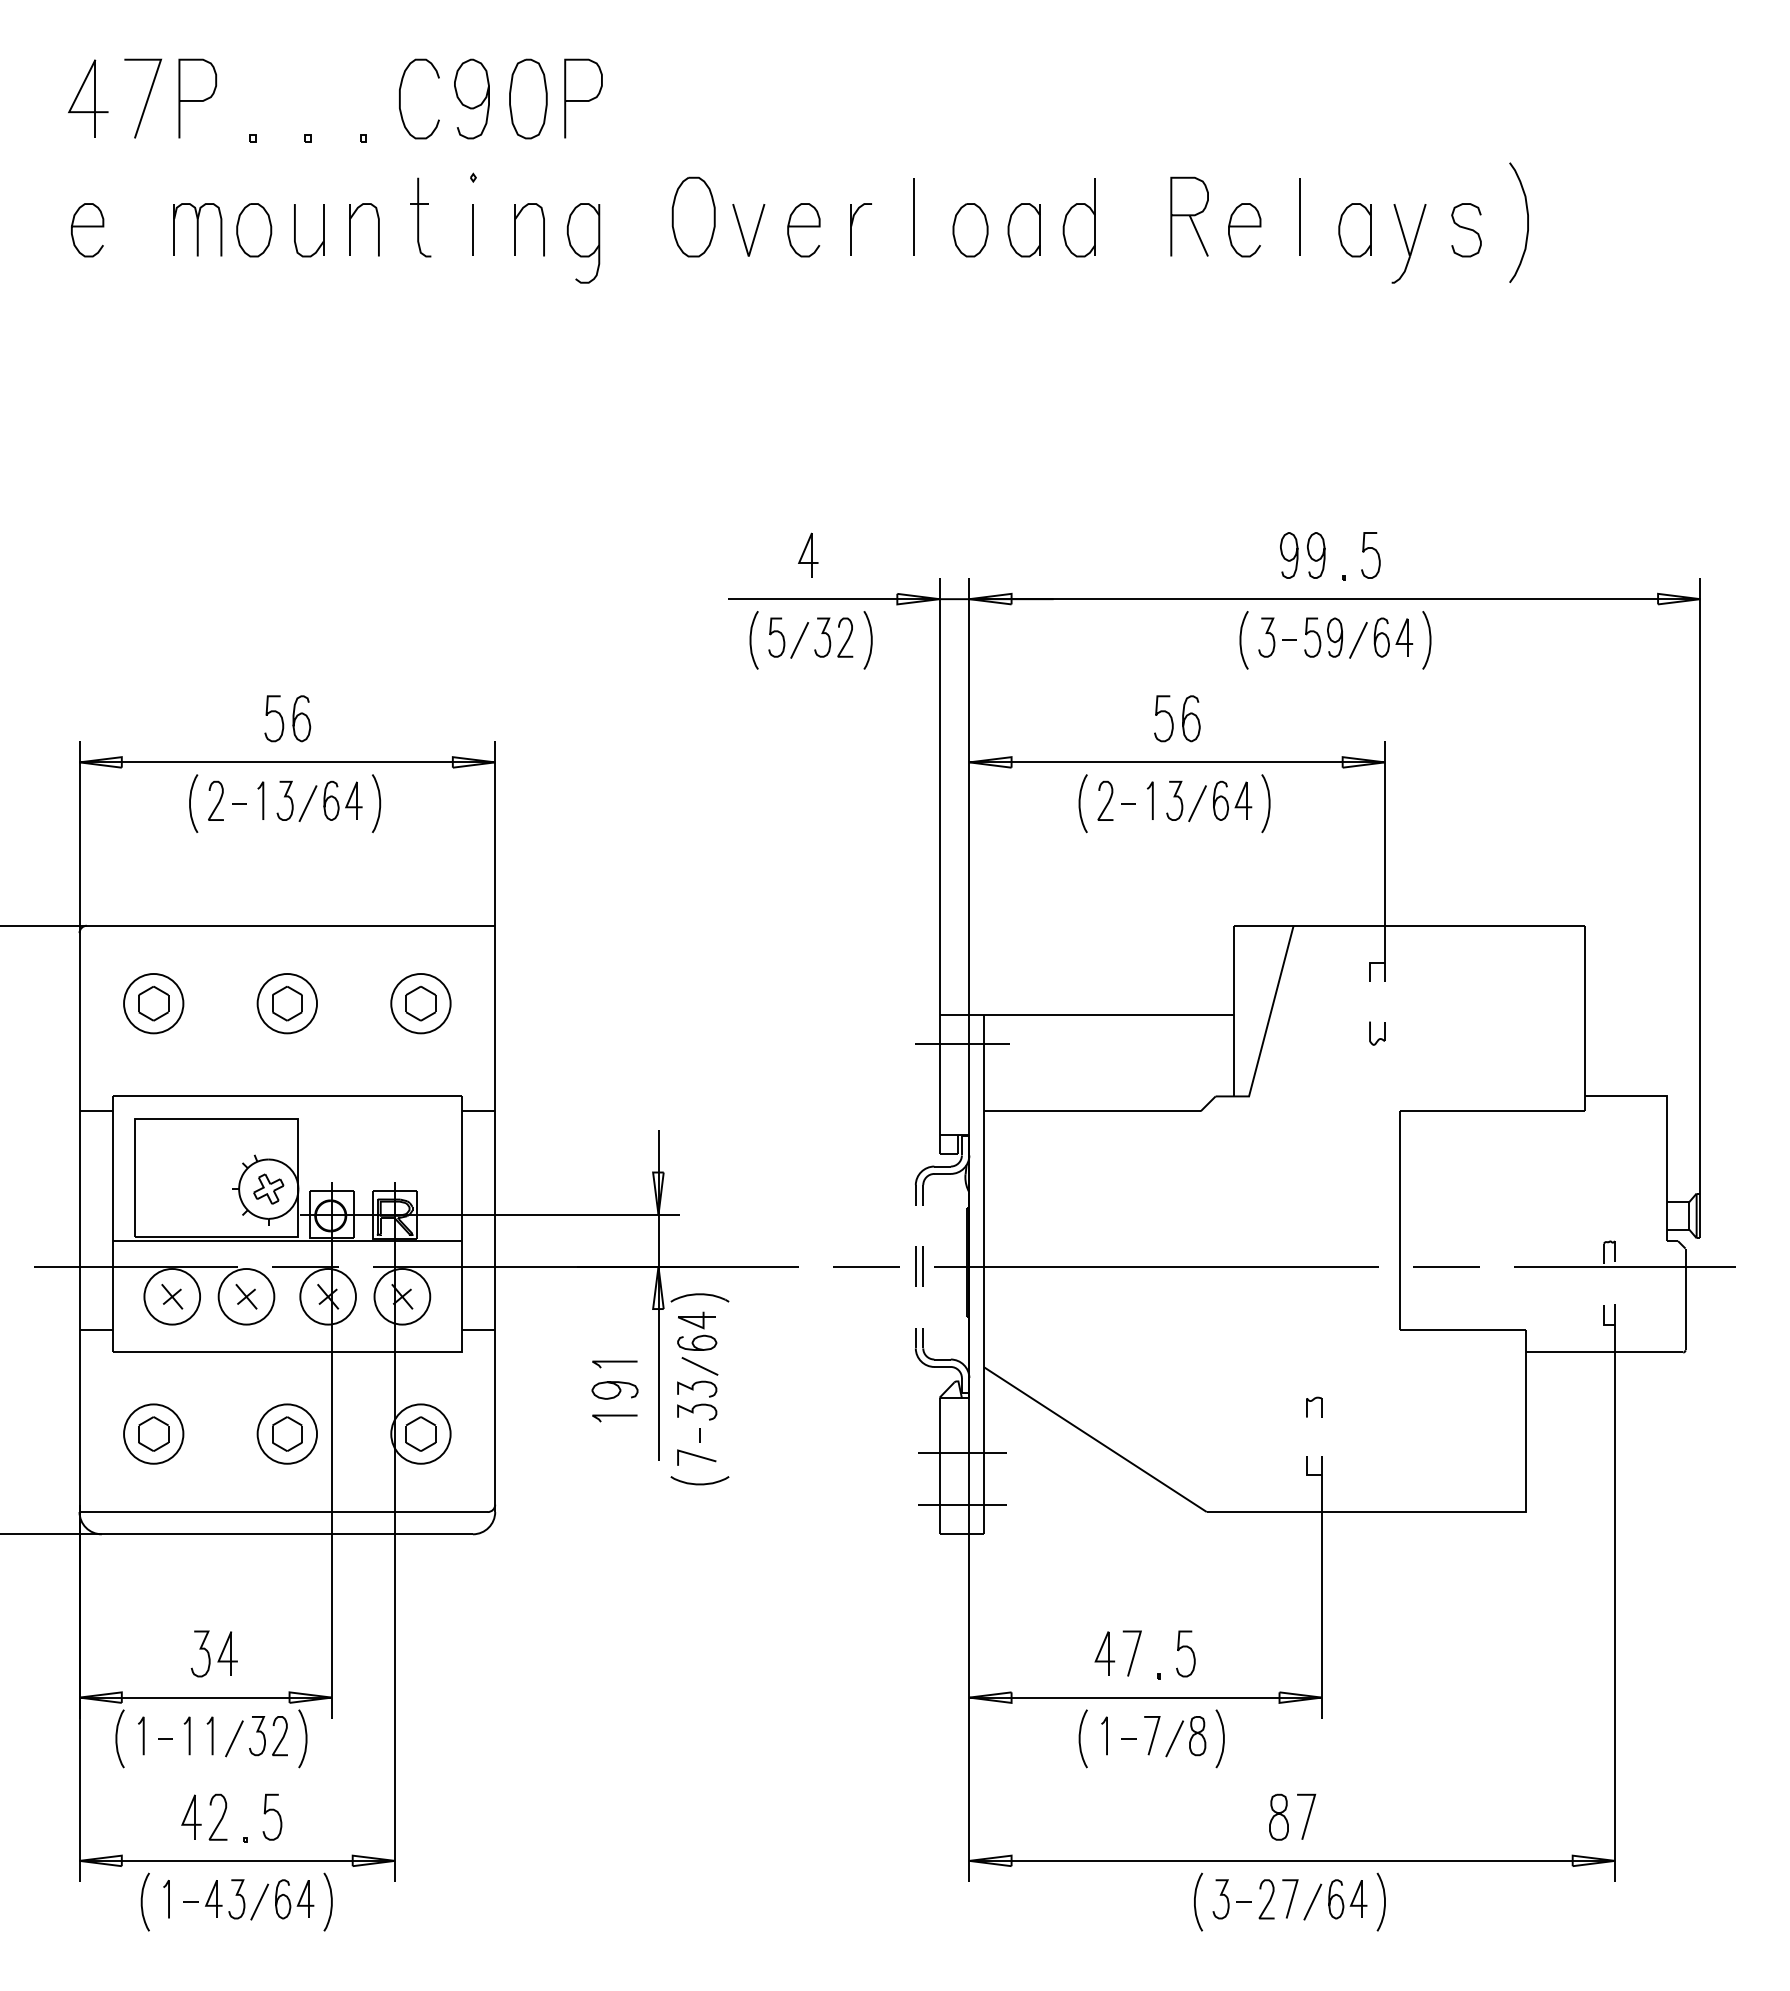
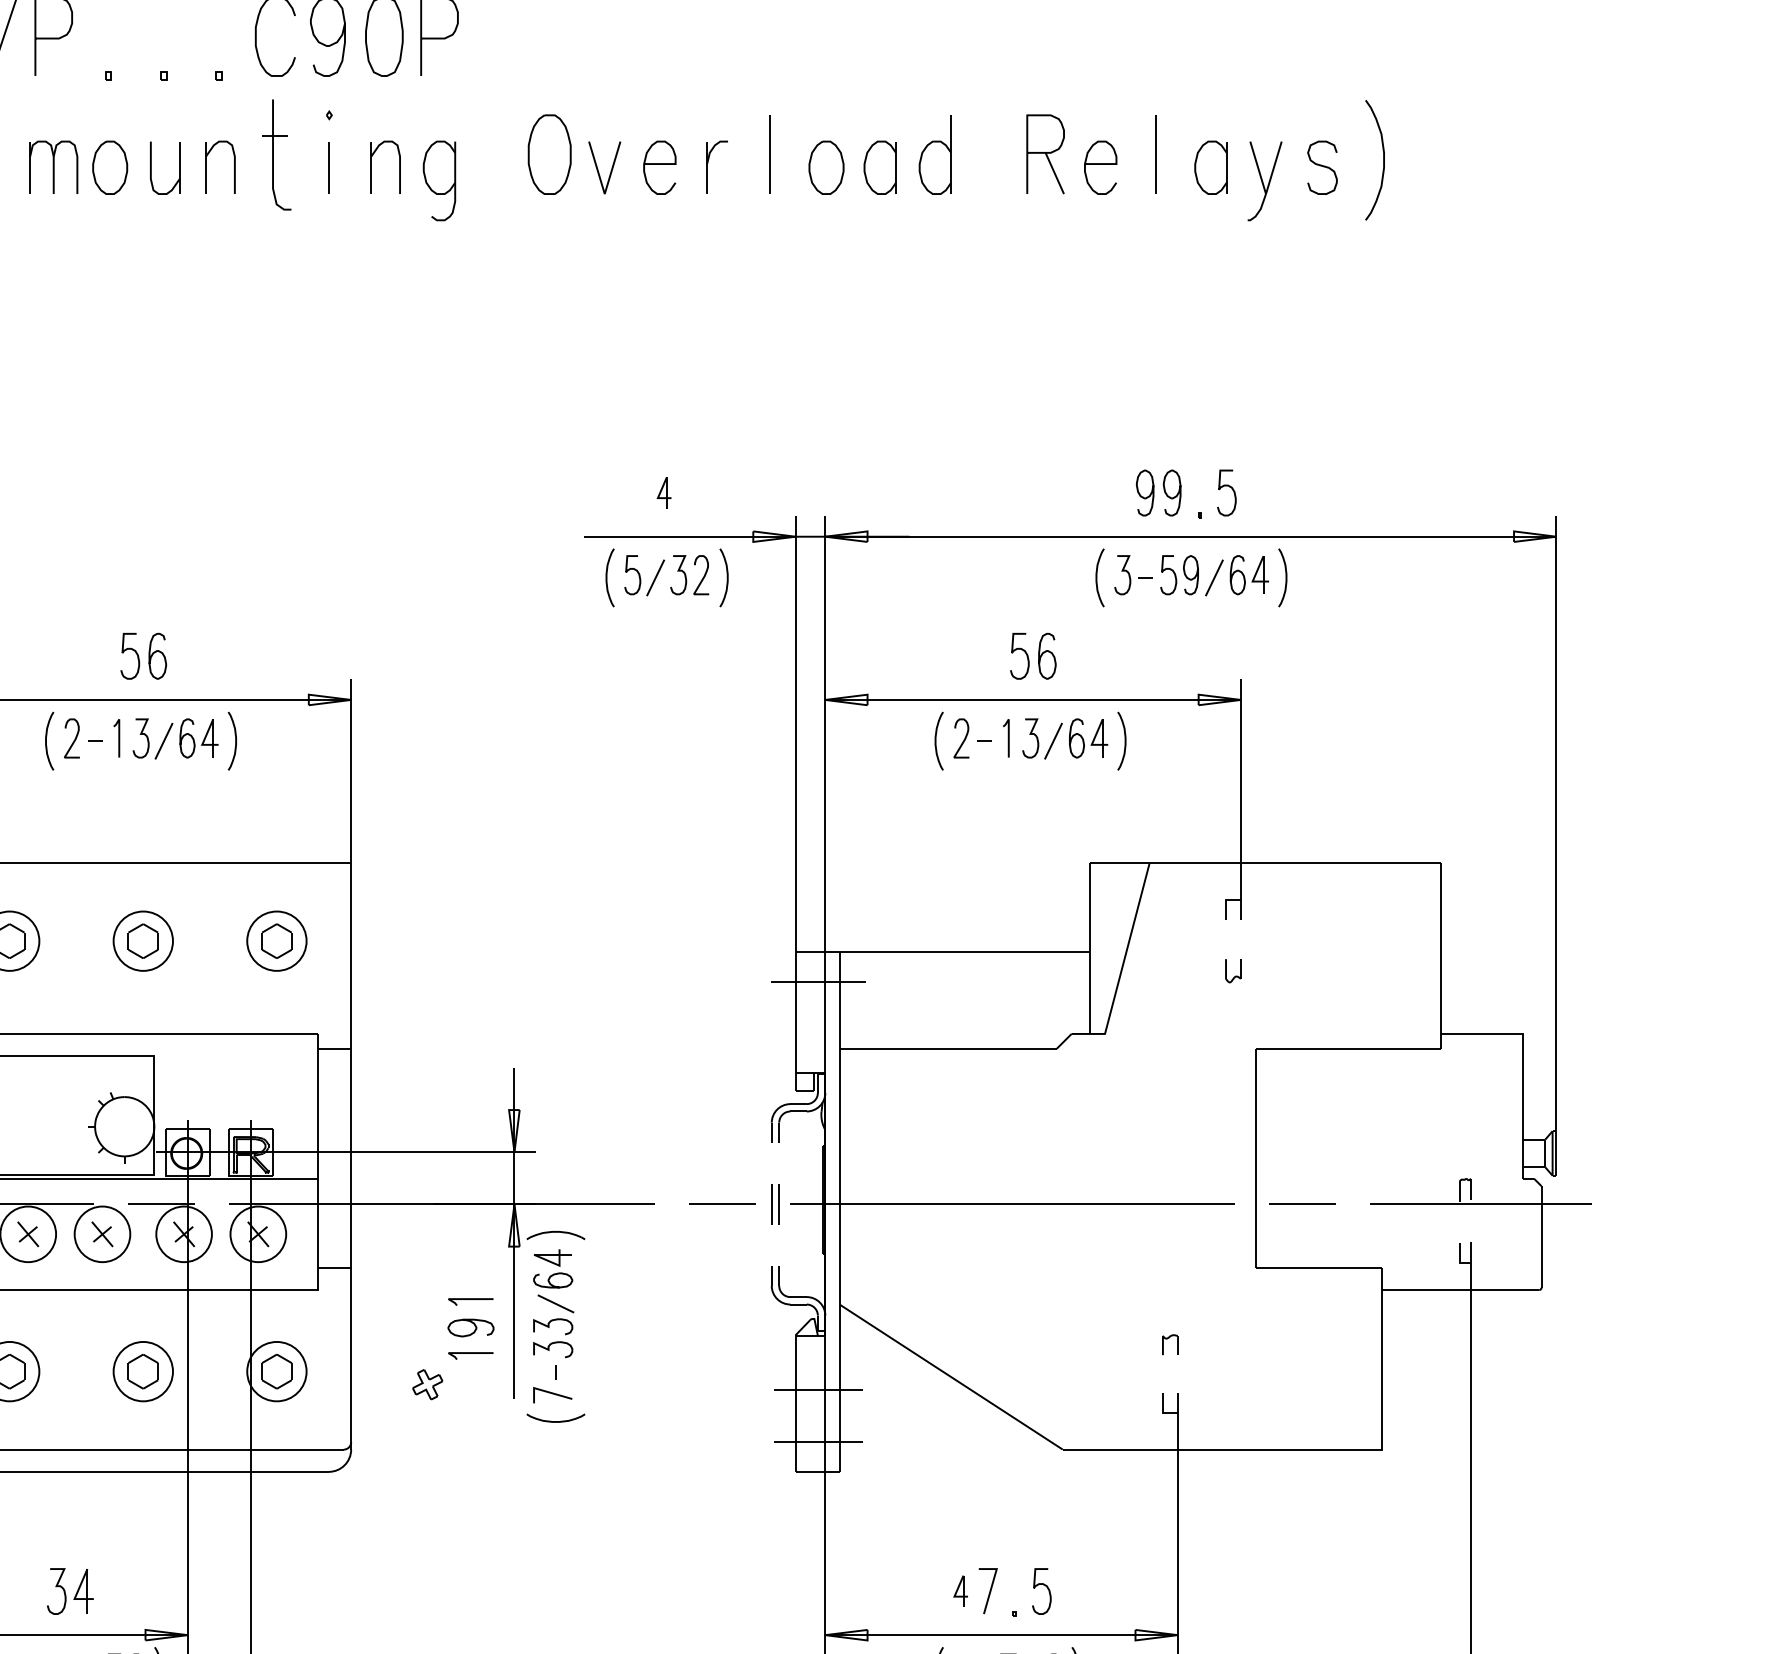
part: (420, 217) -> (276, 155), size x1.4
part: (808, 554) -> (664, 492), size x0.7
part: (268, 1188) -> (427, 1384), moved
part: (1104, 1653) -> (960, 1591), size x0.7

